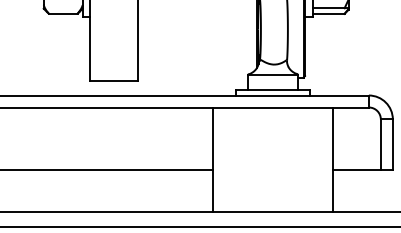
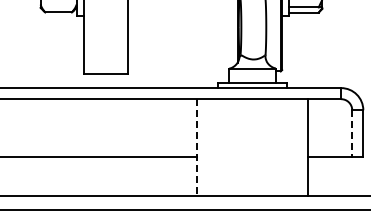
line: (381, 144) -> (352, 133), solid -> dashed
line: (213, 160) -> (197, 148), solid -> dashed

